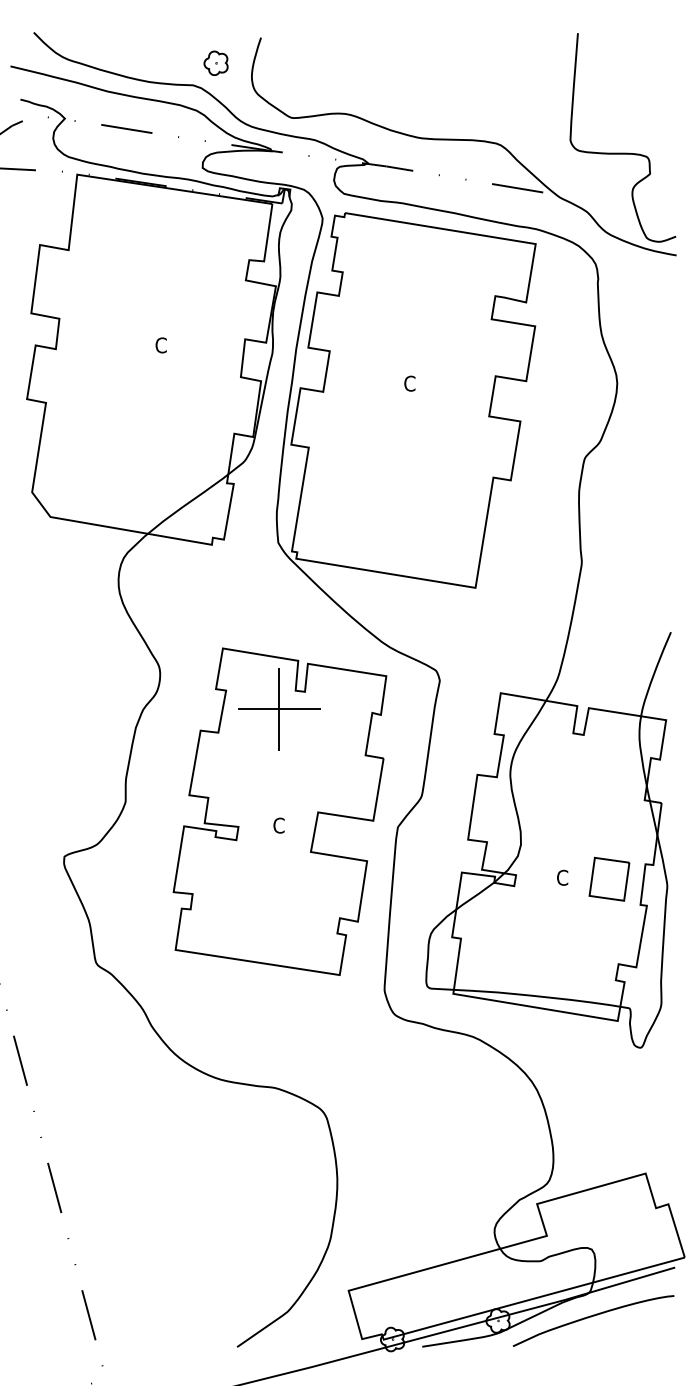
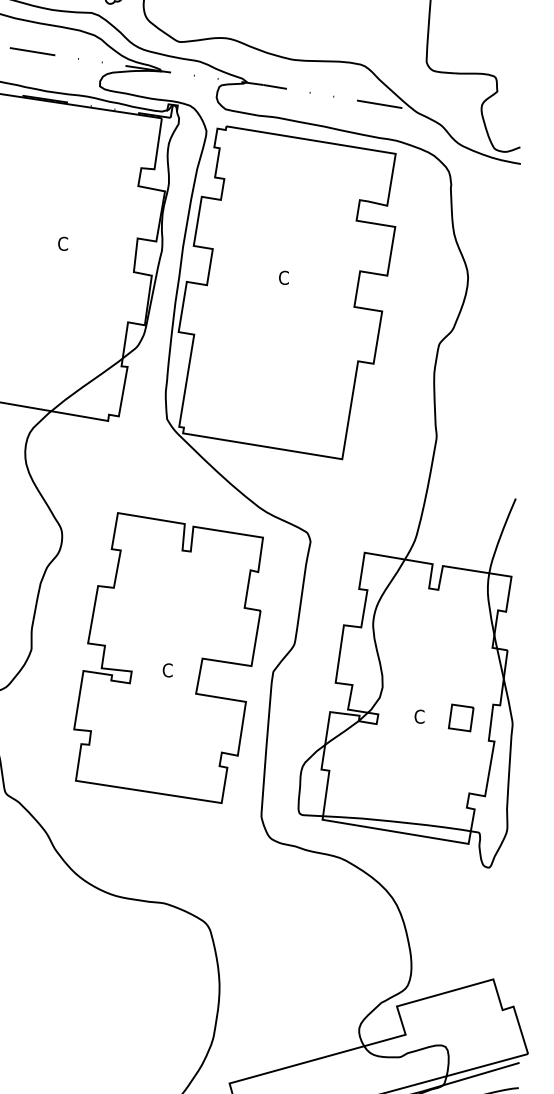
part: (279, 709) -> (168, 567), removed
part: (609, 878) -> (461, 717), size x0.7

